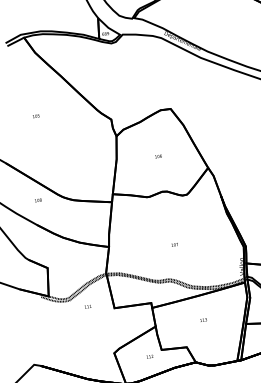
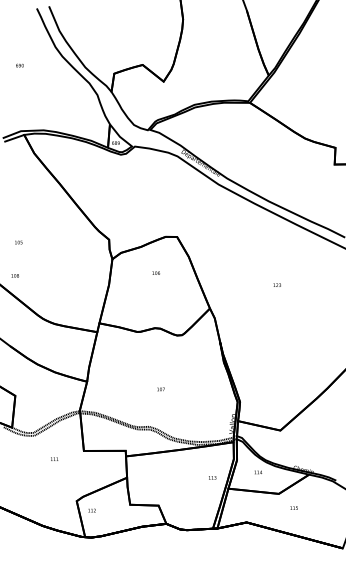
text: (35, 116) -> (18, 242), moved
text: (157, 155) -> (155, 272), moved
text: (37, 200) -> (14, 275), moved
text: (87, 306) -> (54, 458), moved
text: (203, 319) -> (212, 477), moved
text: (149, 356) -> (91, 510), moved

